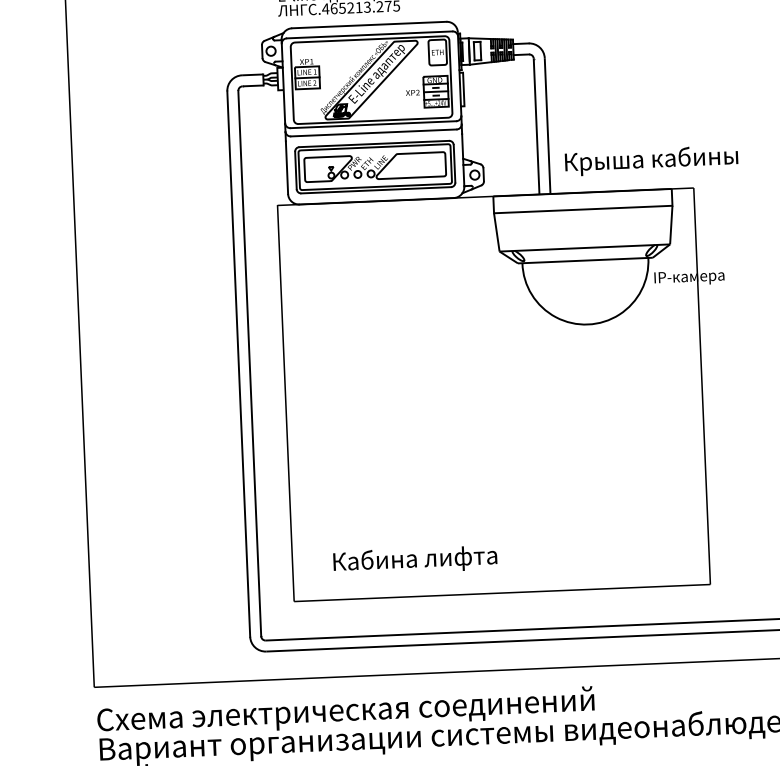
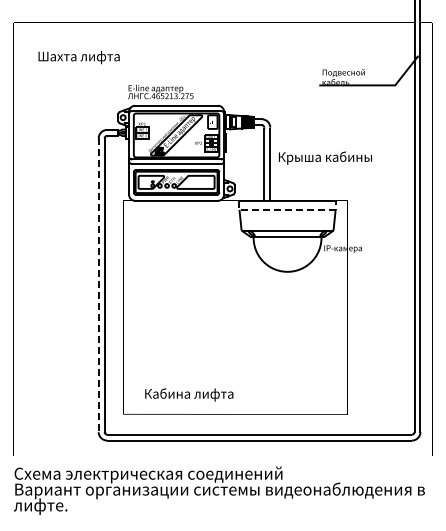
text: (651, 159) -> (325, 157), moved
line: (584, 208) -> (288, 209), solid -> dashed
line: (238, 364) -> (98, 285), solid -> dashed

